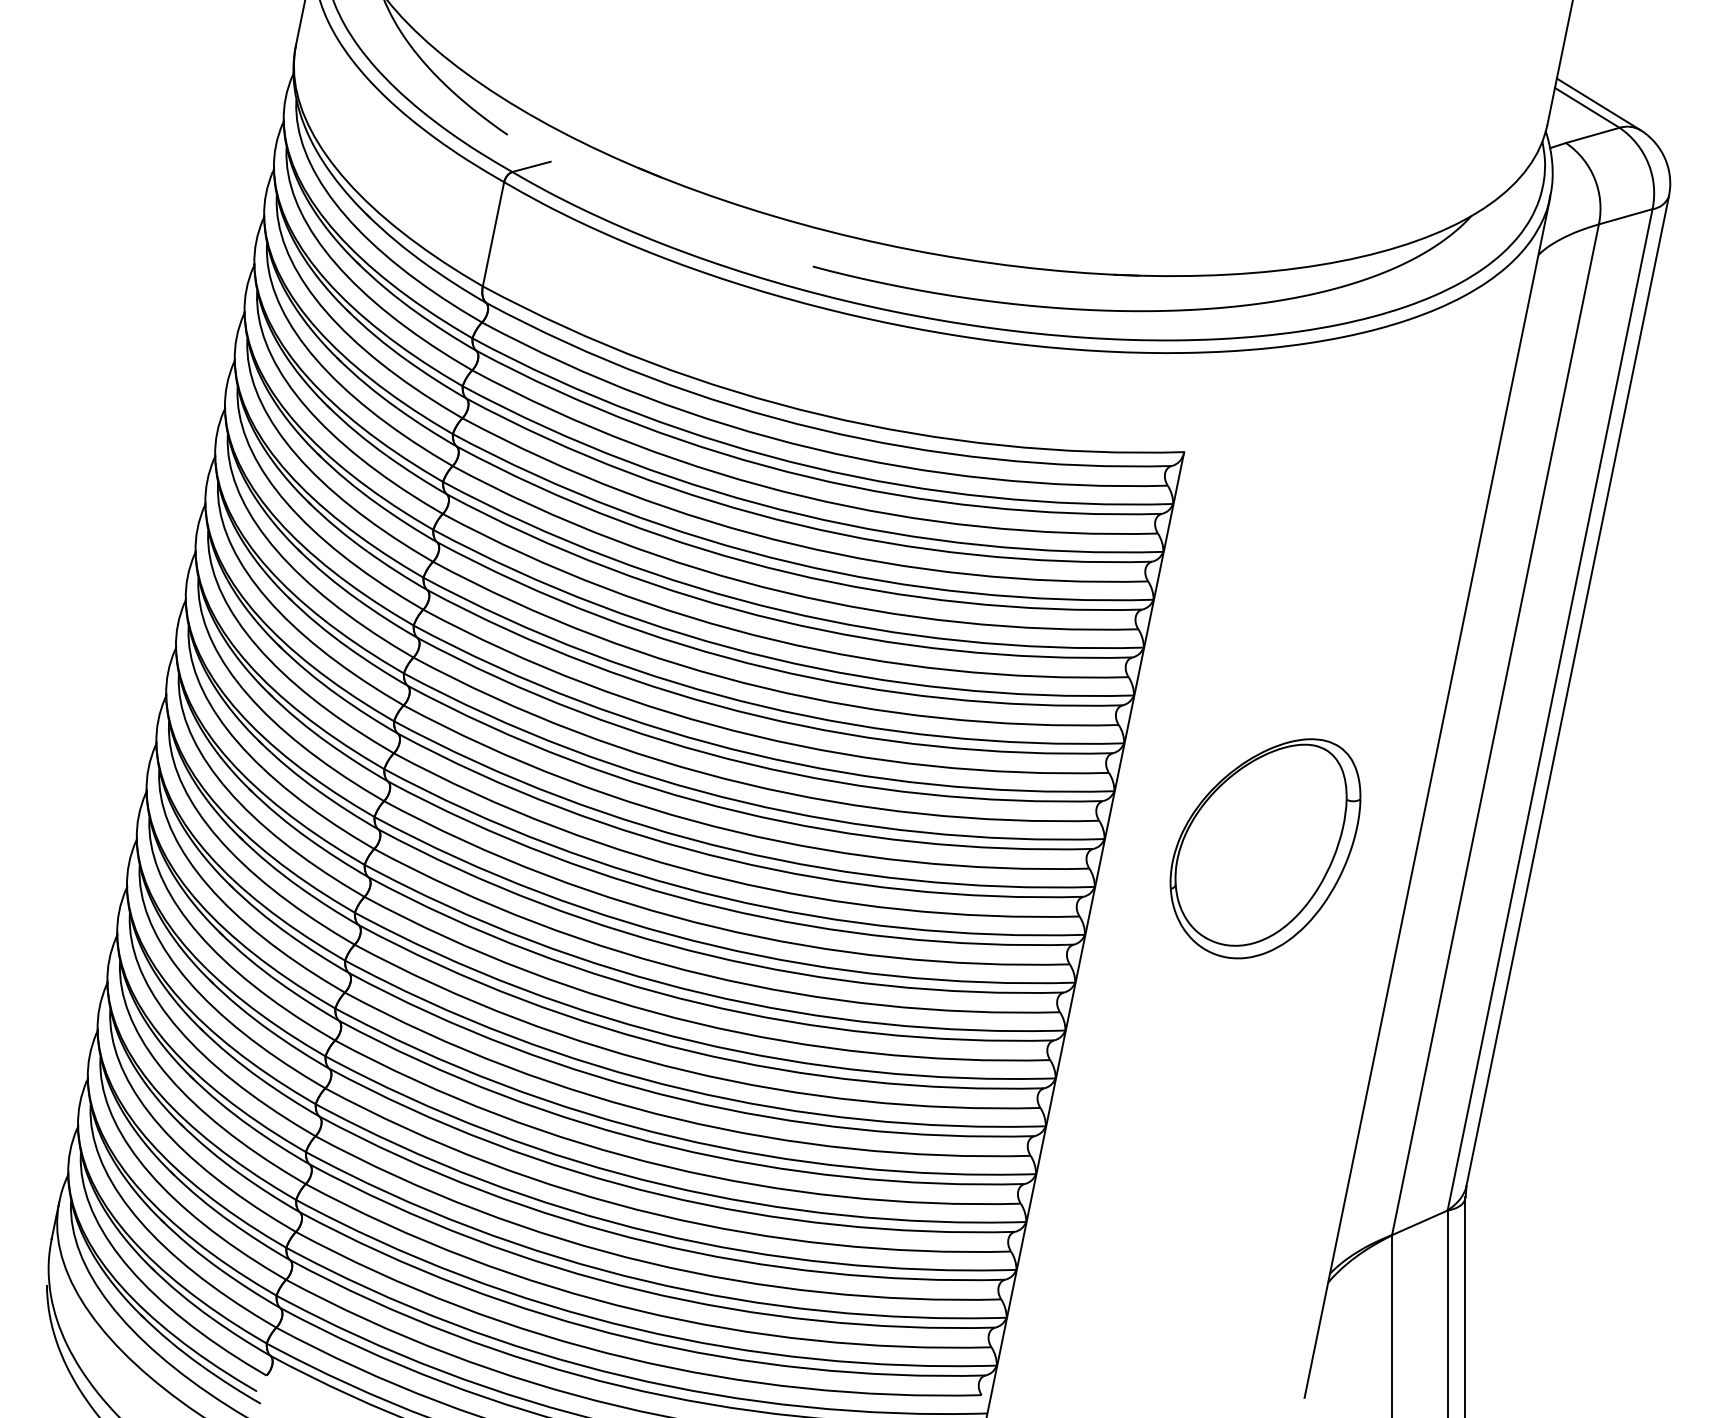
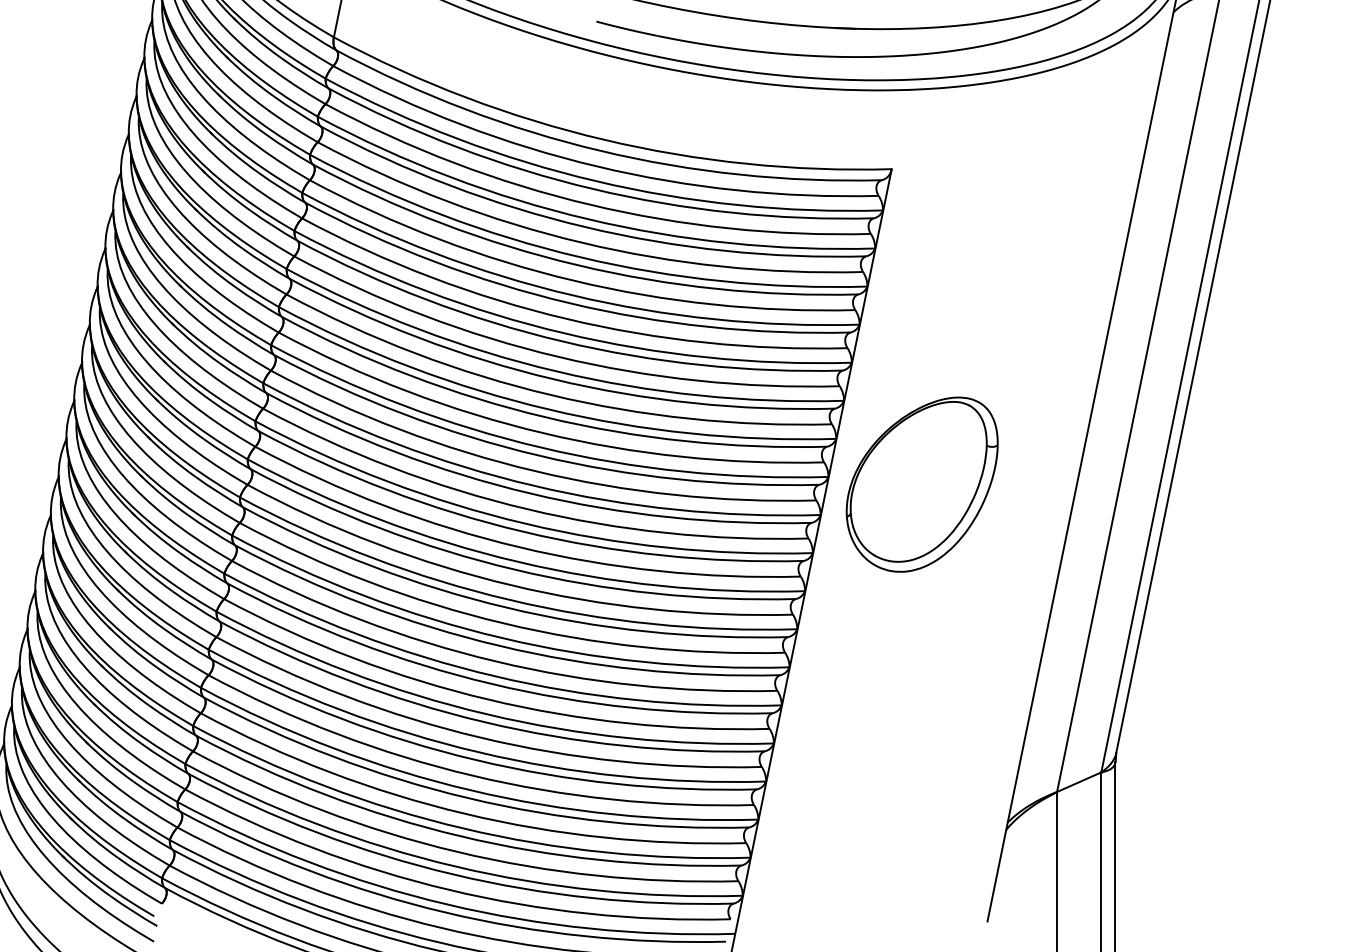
part: (1265, 848) -> (922, 484), moved

